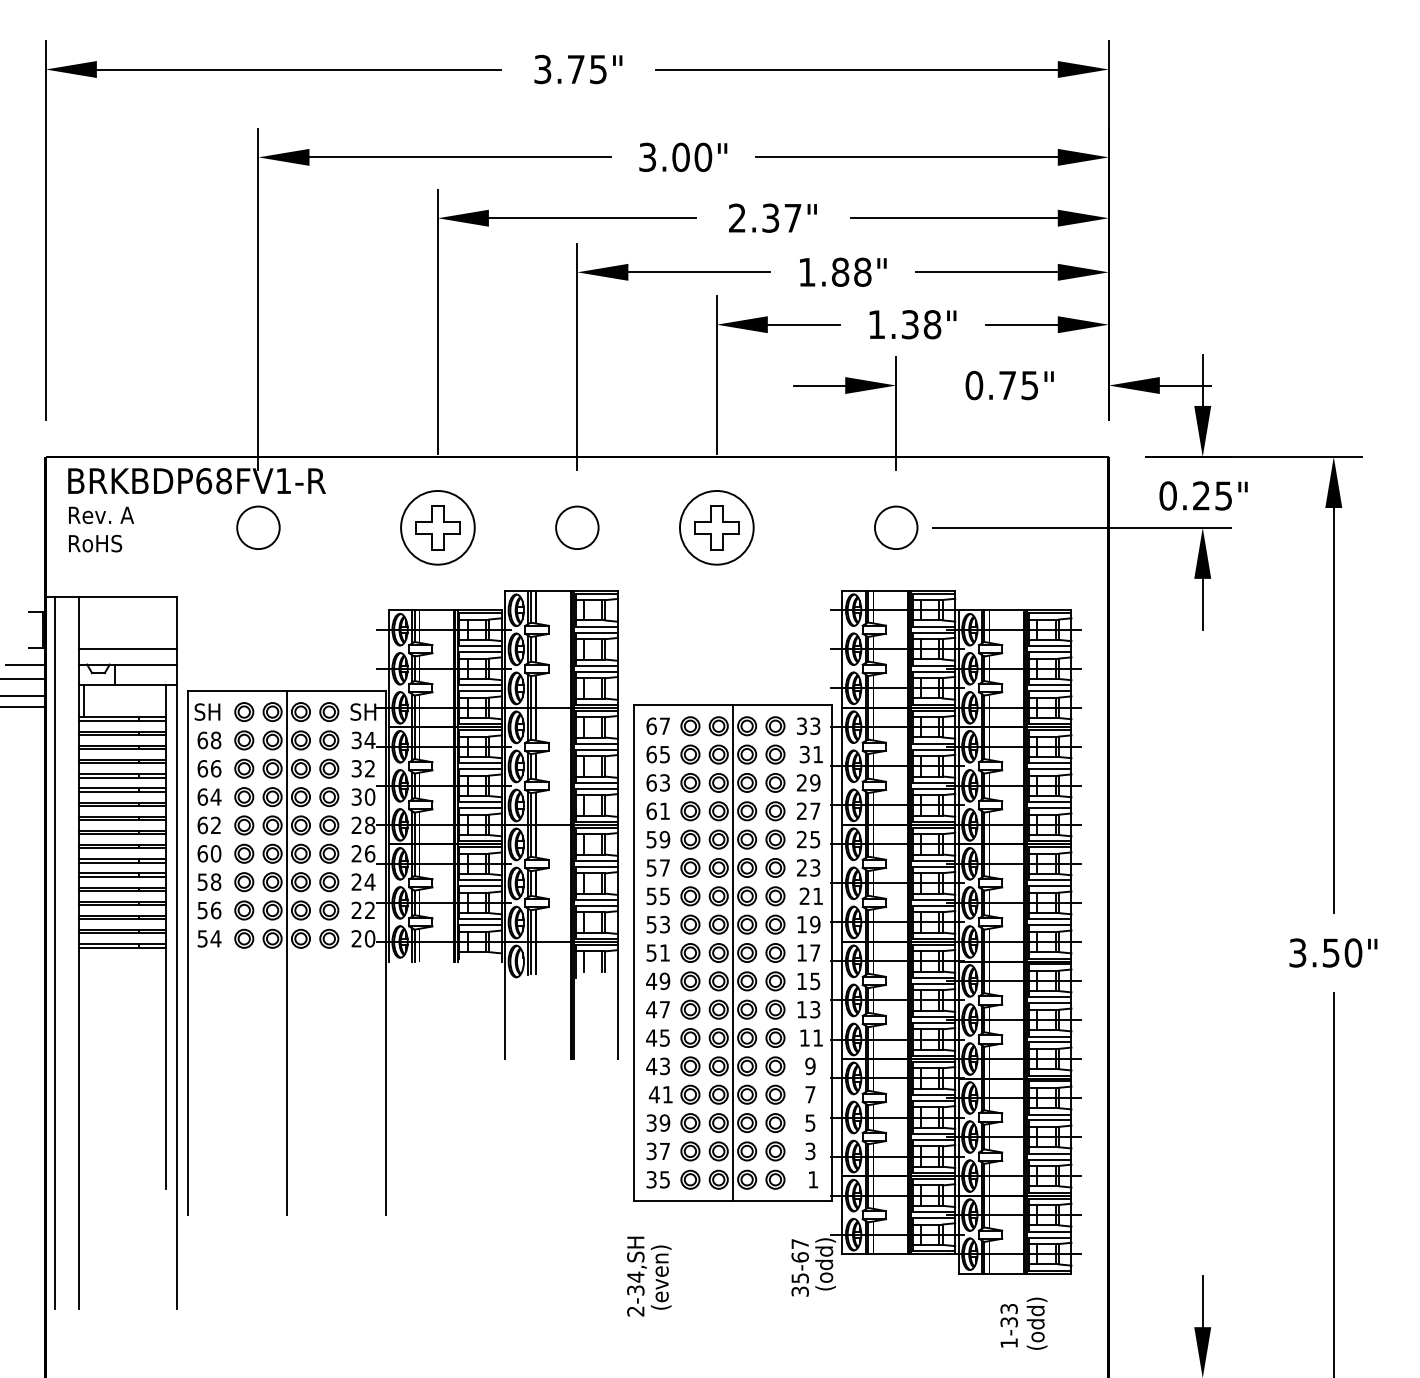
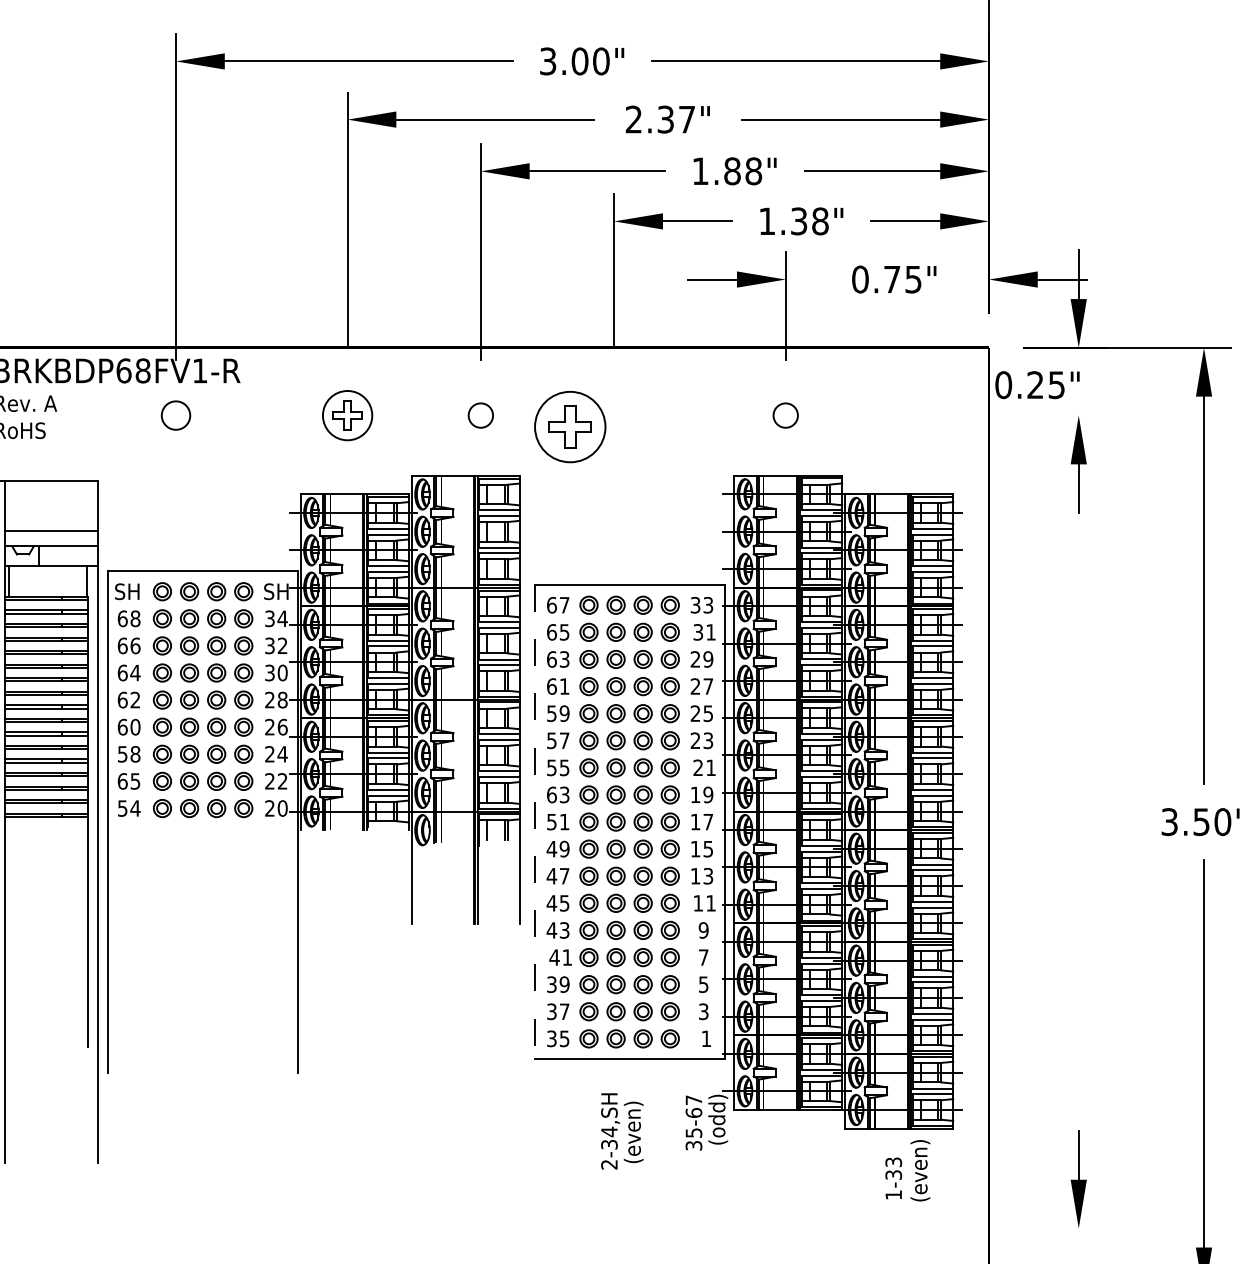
text: (1203, 495) -> (1037, 384), moved
circle: (258, 527) -> (176, 415), size x0.7
part: (437, 527) -> (347, 415), size x0.7
circle: (577, 527) -> (481, 415), size x0.6
part: (716, 527) -> (569, 426), moved
circle: (895, 527) -> (785, 415), size x0.6
line: (1082, 527) -> (963, 415), removed
text: (209, 910) -> (129, 781), 56 -> 65
text: (651, 924) -> (551, 794), 53 -> 63
line: (286, 952) -> (202, 821), removed
line: (633, 953) -> (534, 822), solid -> dashed
line: (732, 953) -> (629, 822), removed
text: (649, 1276) -> (622, 1131), moved
text: (1036, 1313) -> (919, 1166), (odd) -> (even)

